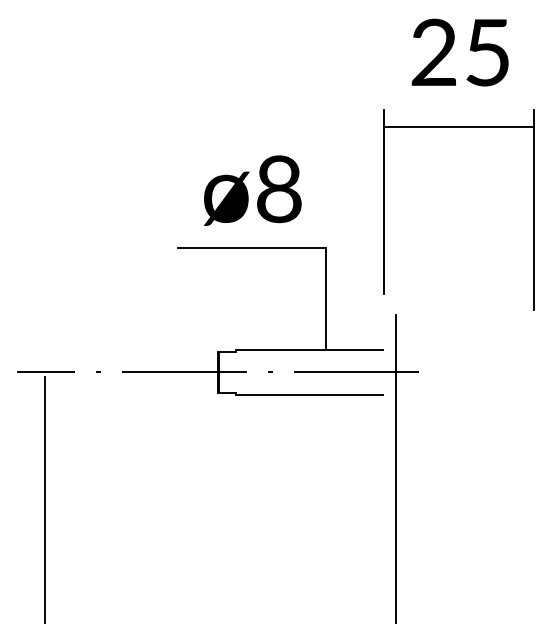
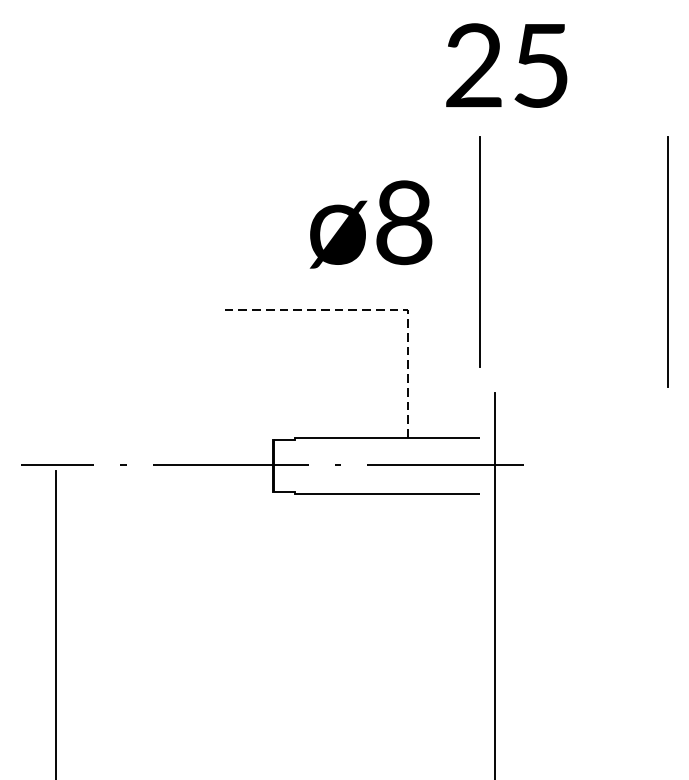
text: (459, 52) -> (505, 65), moved
line: (460, 126) -> (575, 158), removed
text: (252, 190) -> (370, 224), moved
line: (303, 248) -> (379, 310), solid -> dashed

